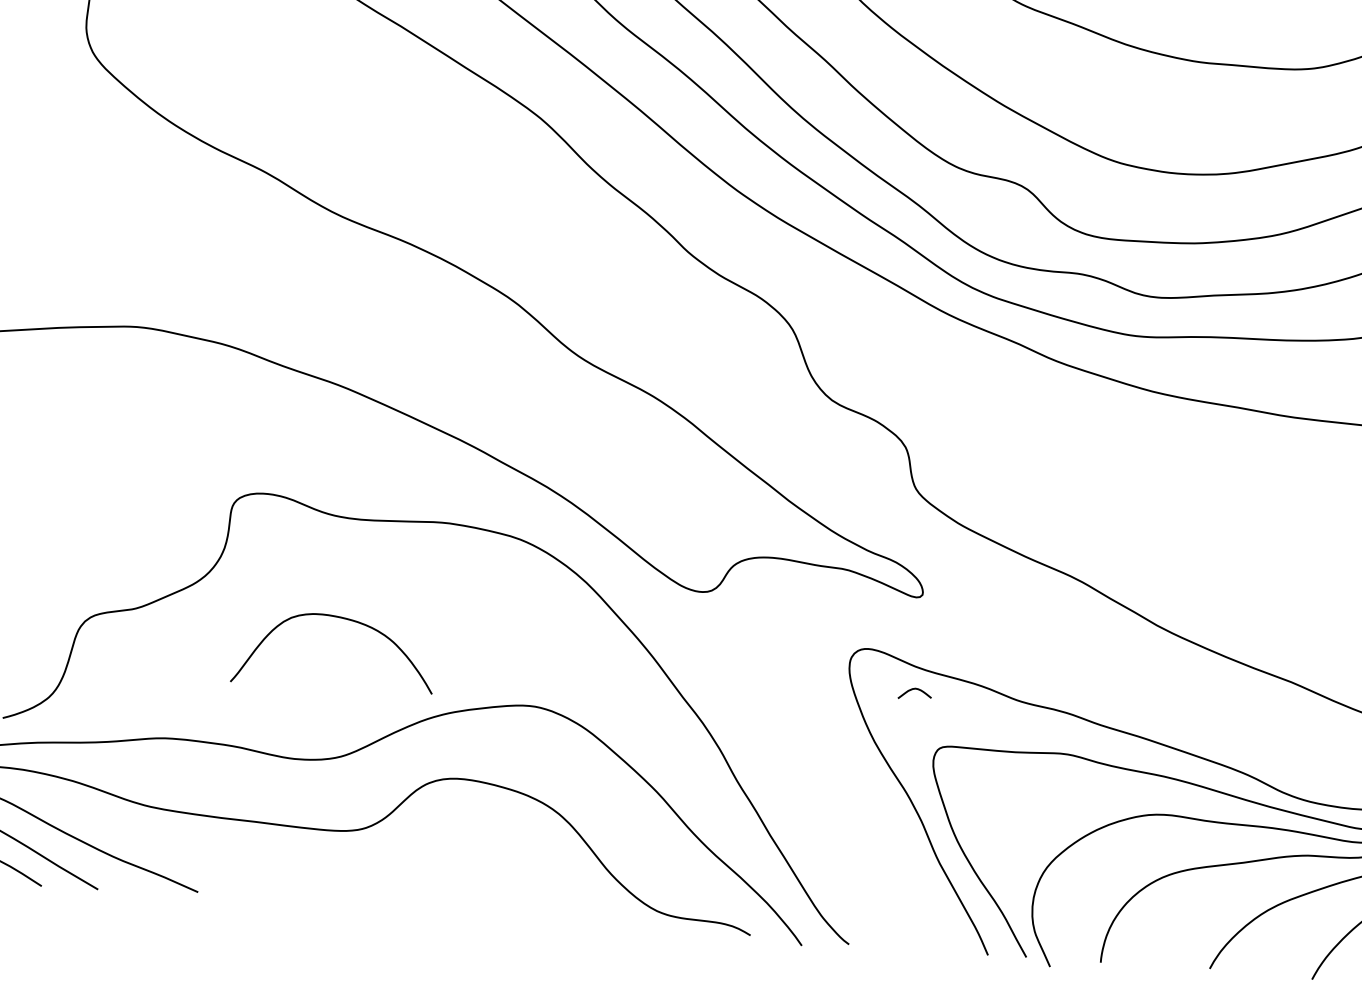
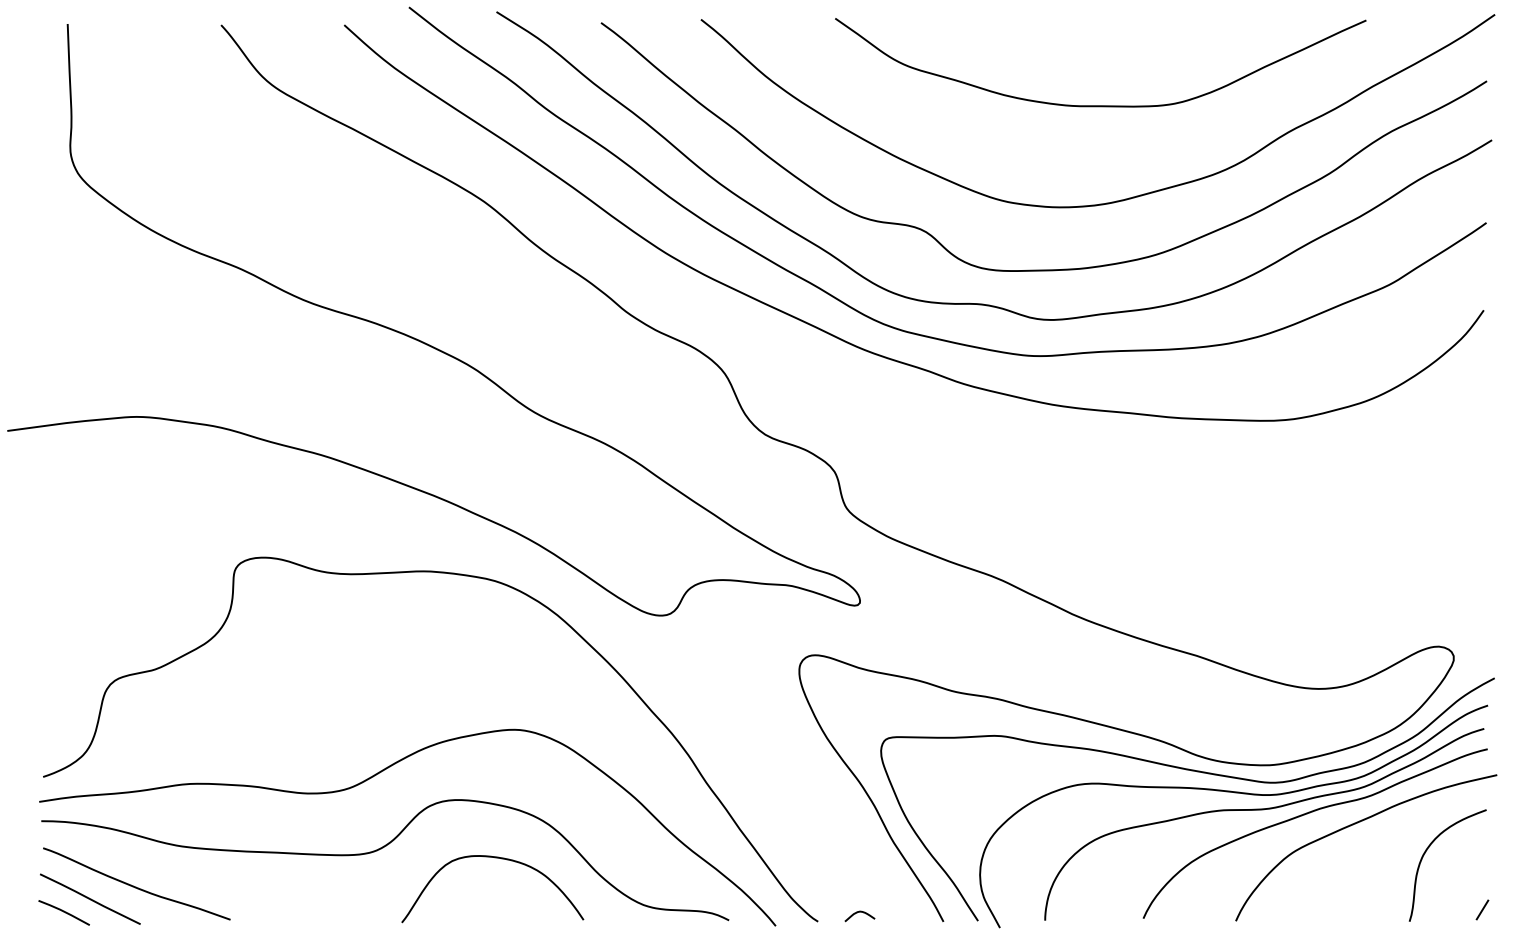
curve: (338, 618) -> (494, 858), moved
curve: (912, 690) -> (857, 913), moved

